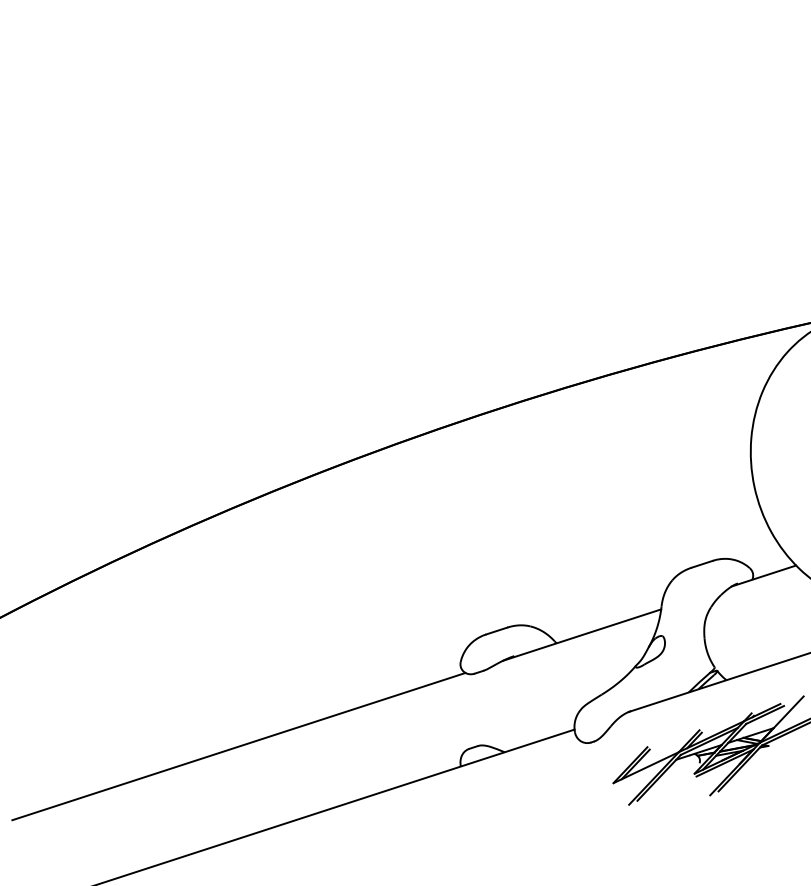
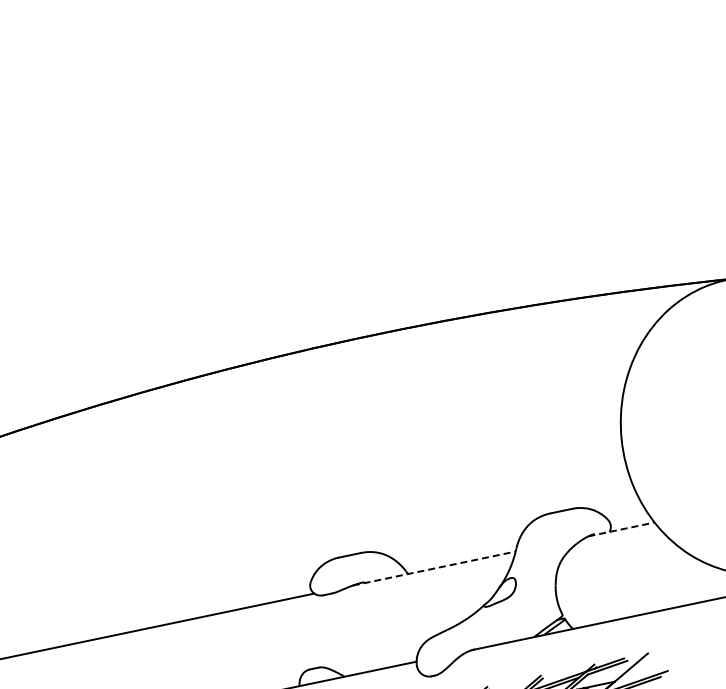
line: (763, 576) -> (620, 529), solid -> dashed
line: (582, 634) -> (434, 568), solid -> dashed

